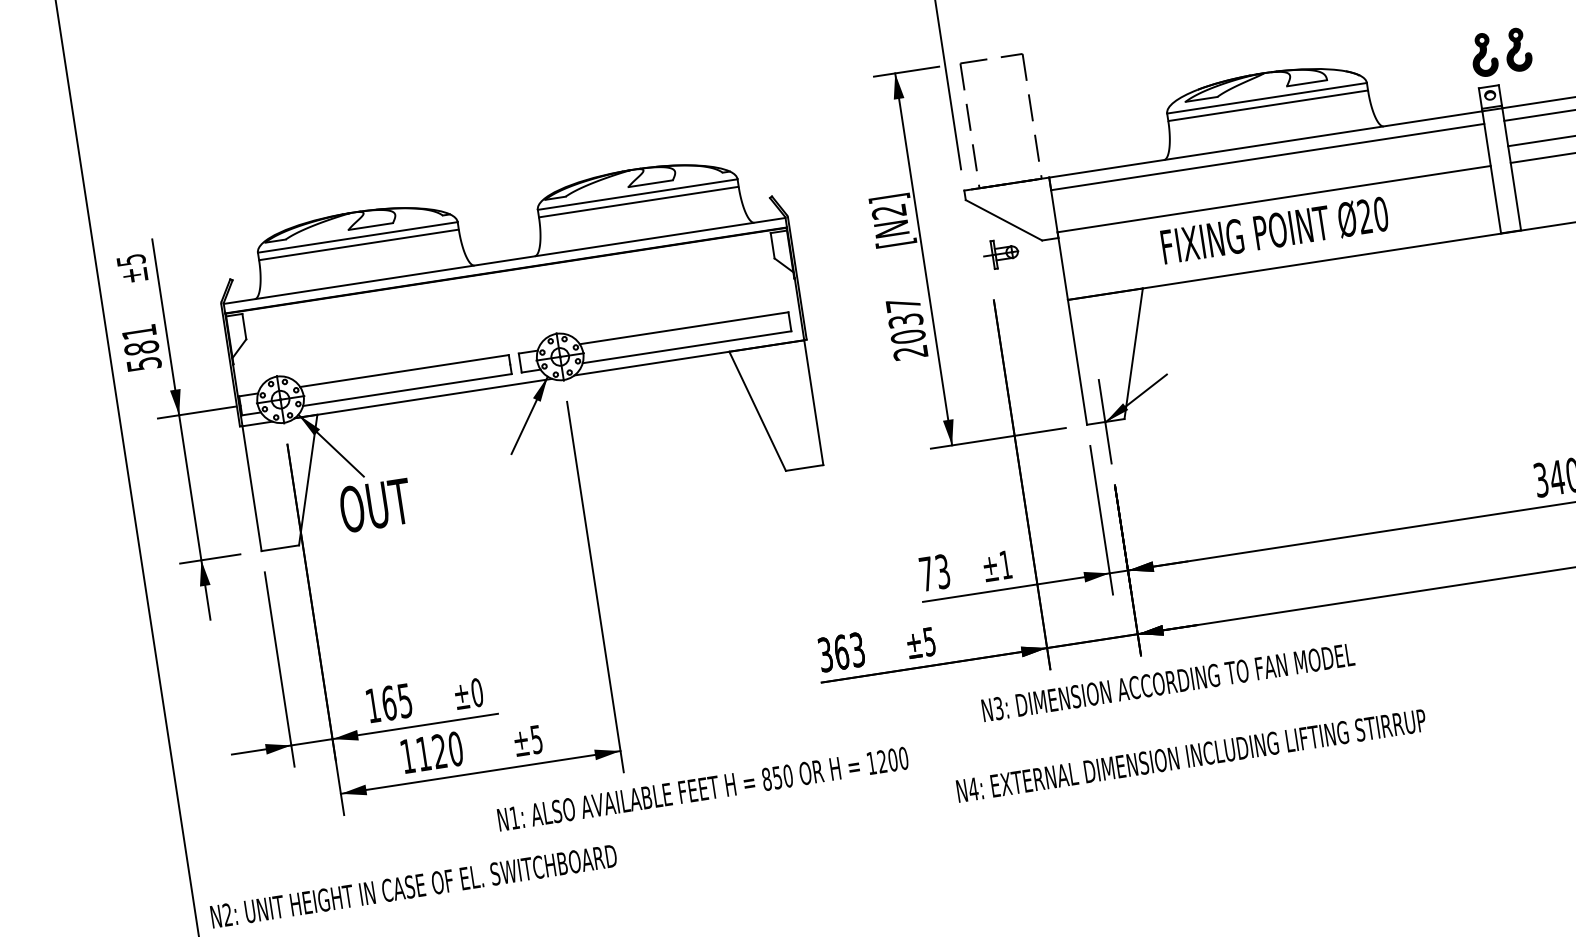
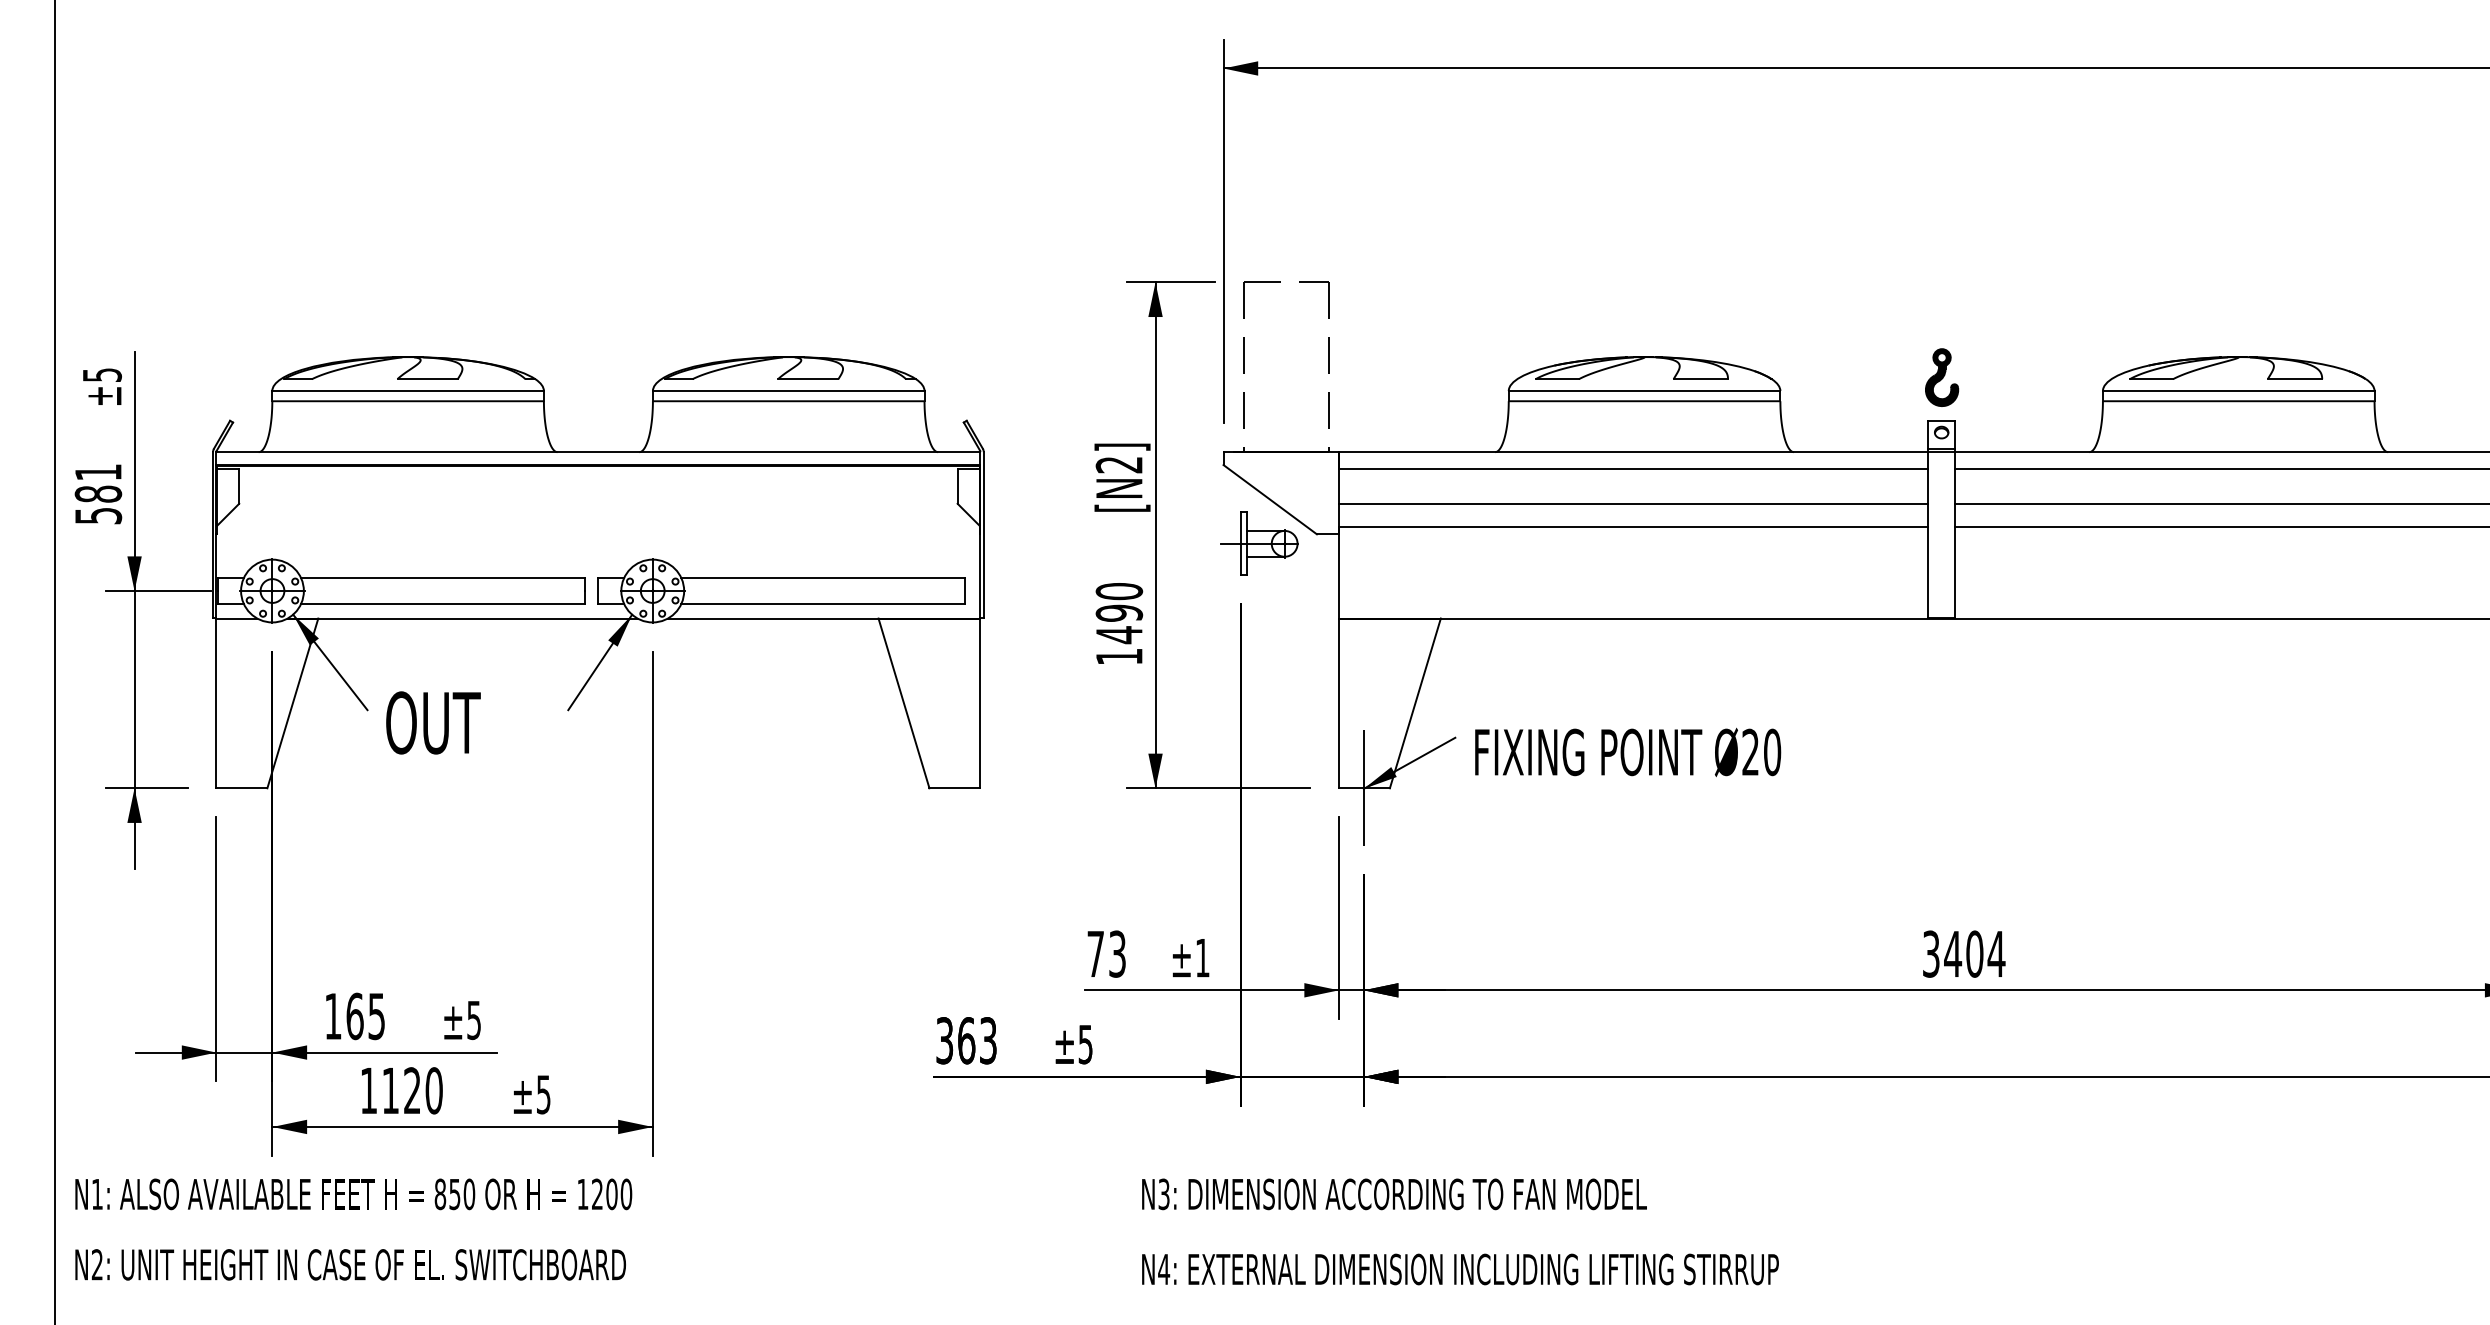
part: (1518, 49) -> (1988, 377), removed
line: (1271, 182) -> (1633, 503), added
text: (1275, 229) -> (1628, 751), moved
part: (1001, 253) -> (1259, 543), size x1.67
text: (907, 329) -> (1119, 624), 2037 -> 1490
text: (375, 505) -> (433, 722), moved
text: (1168, 682) -> (1394, 1194), moved
text: (477, 692) -> (474, 1020), ±0 -> ±5
text: (1191, 755) -> (1460, 1269), moved
text: (702, 789) -> (353, 1194), moved

